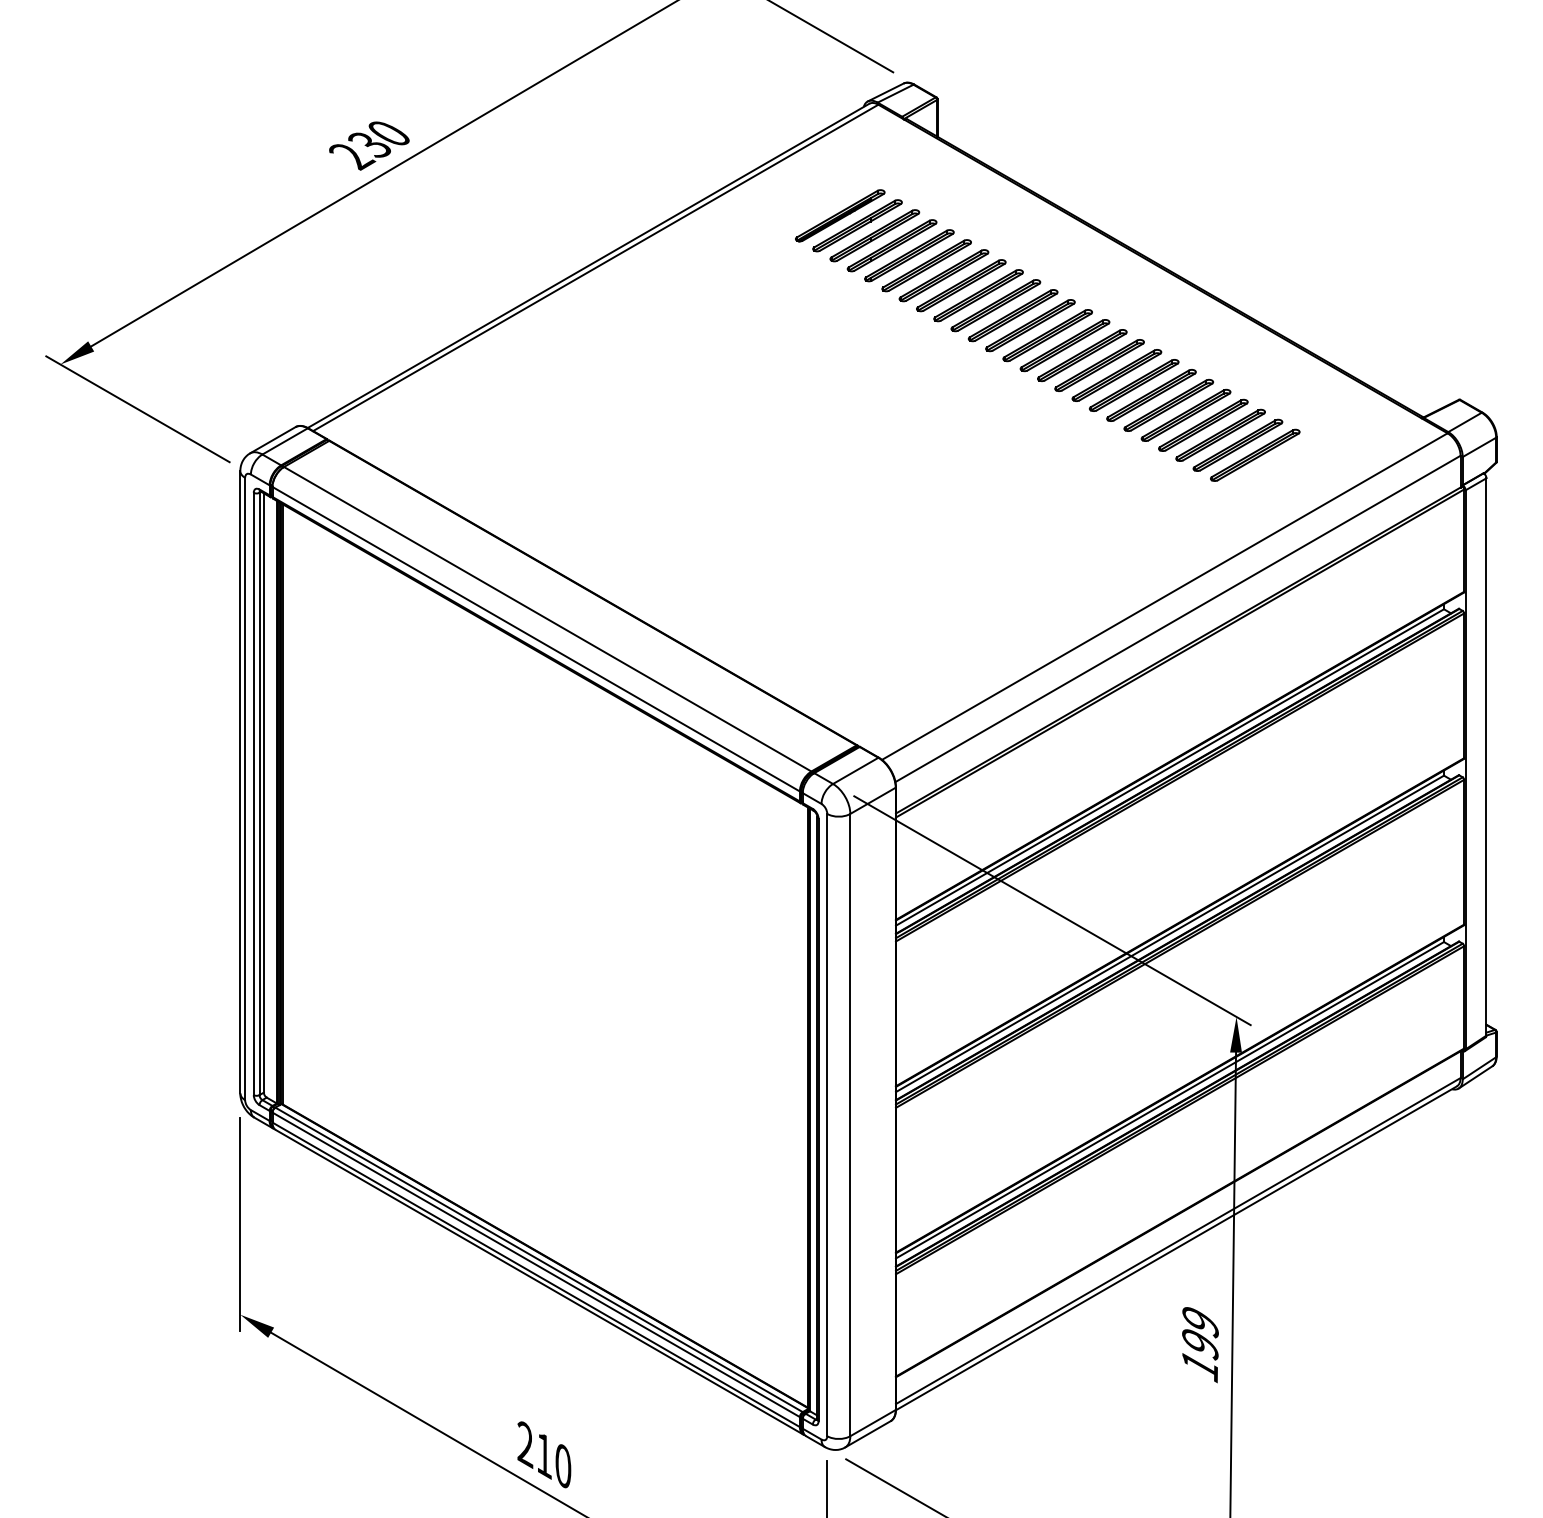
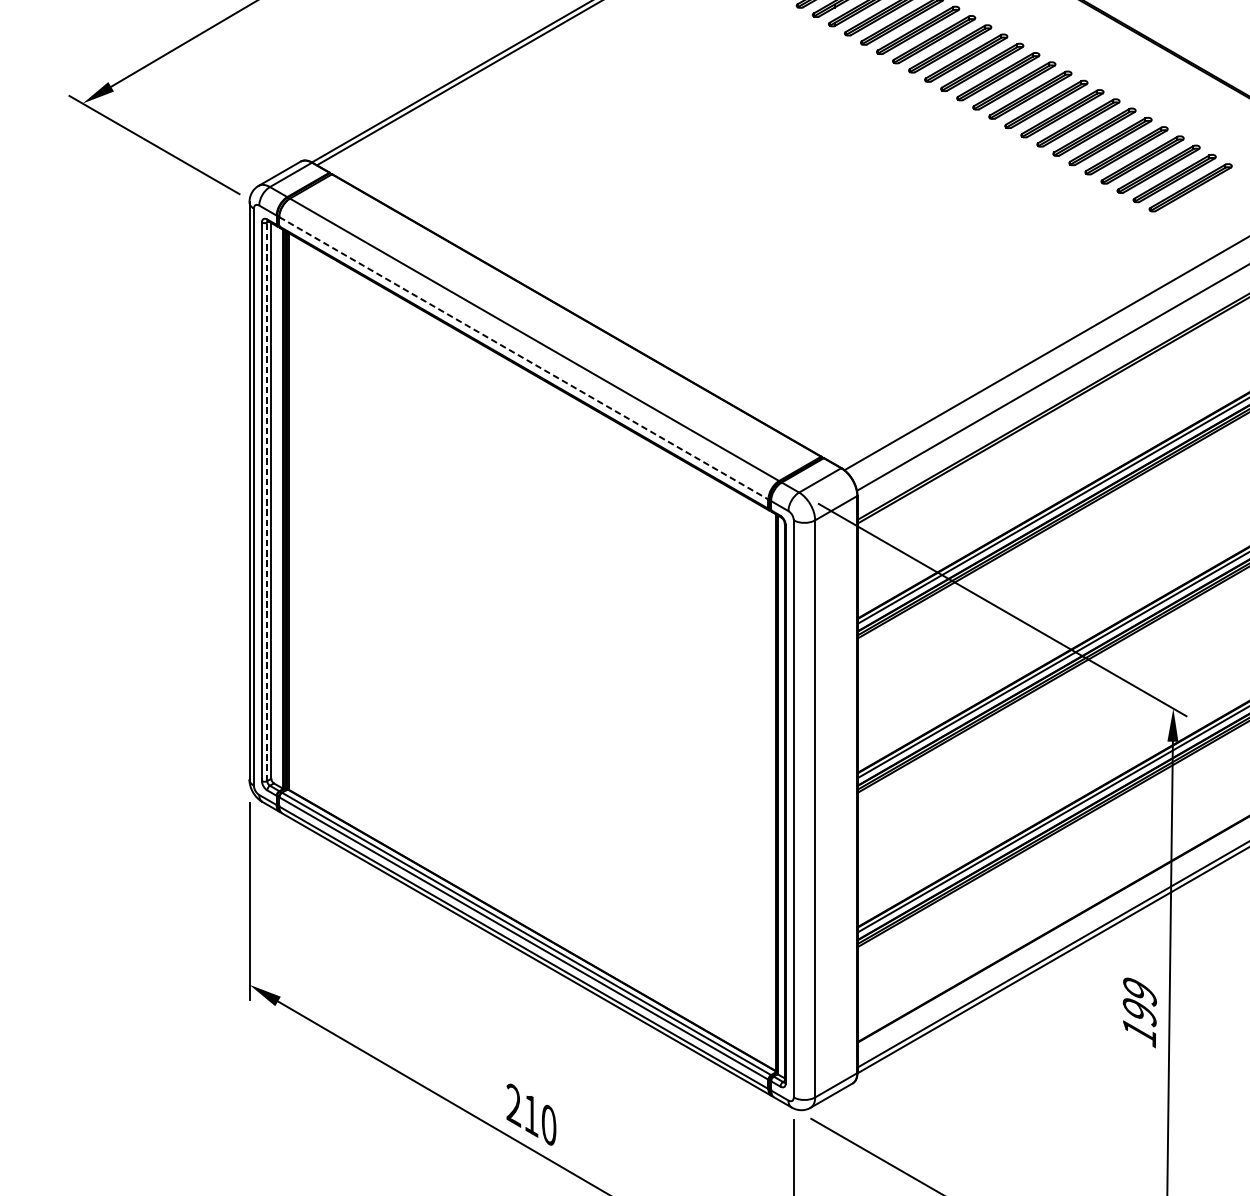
line: (536, 639) -> (524, 358), solid -> dashed
line: (259, 793) -> (267, 501), solid -> dashed

